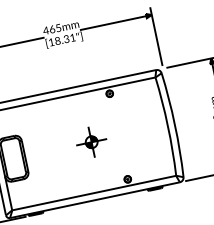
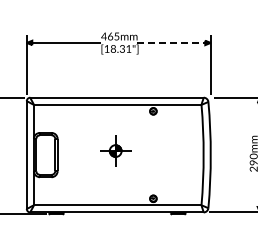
line: (116, 22) -> (174, 42), solid -> dashed
part: (91, 141) -> (115, 150), moved

